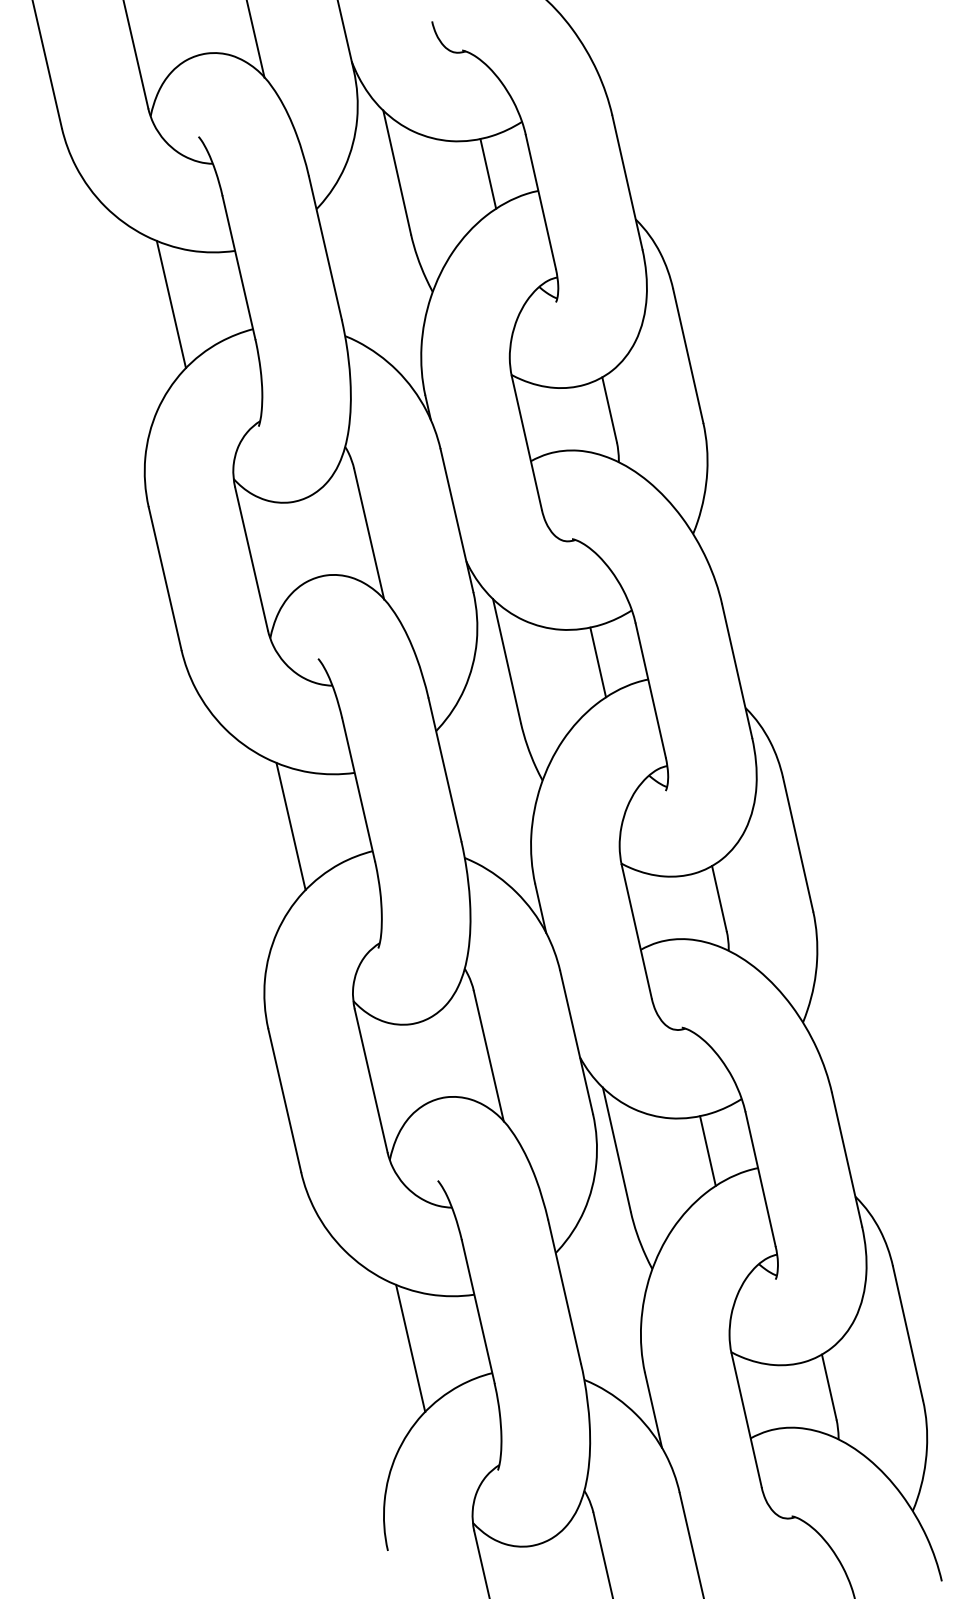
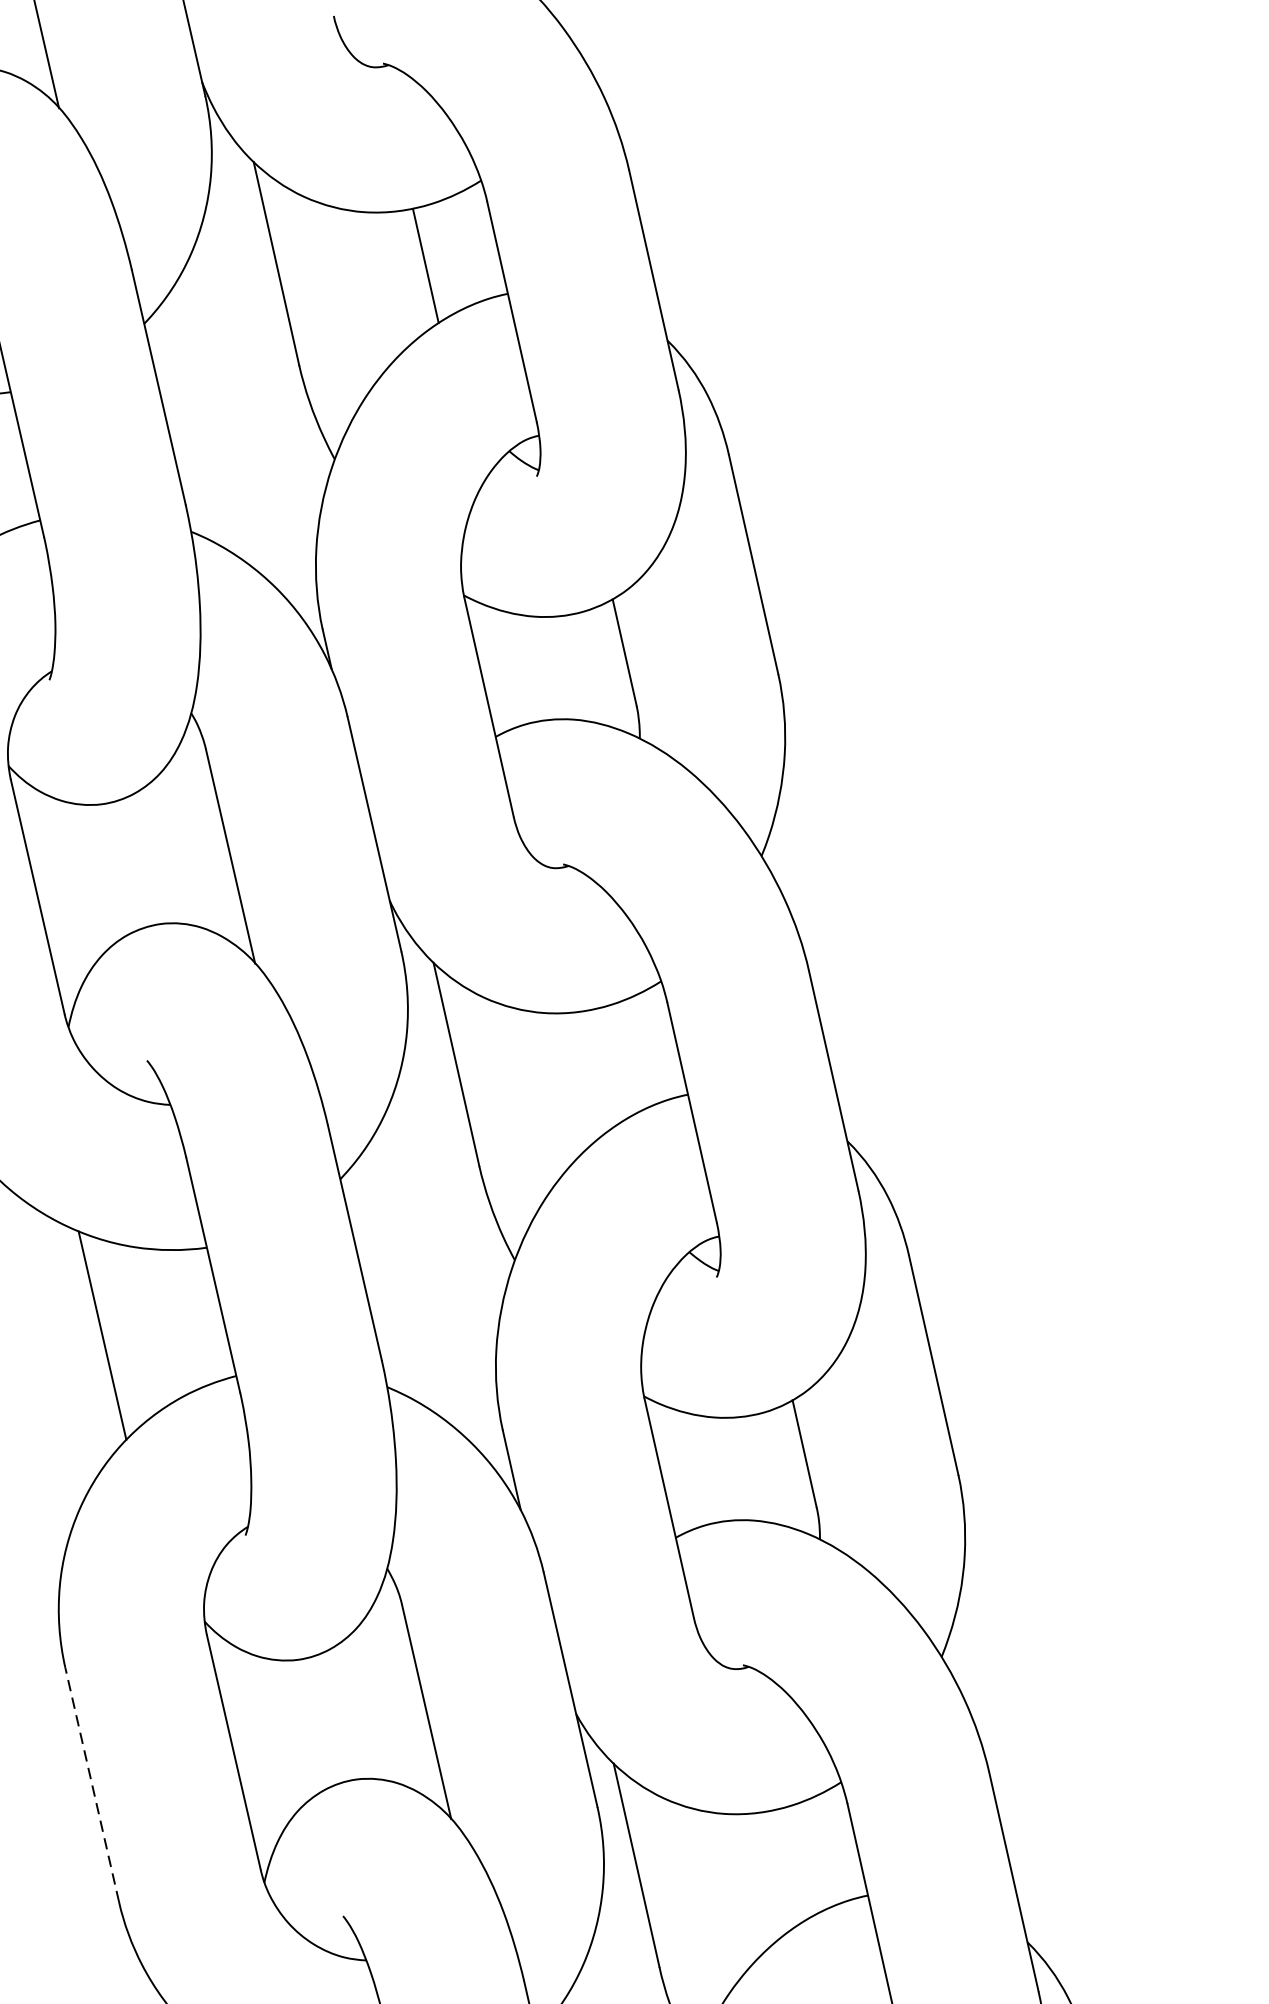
line: (598, 662) -> (606, 1066), removed
line: (284, 1100) -> (91, 1784), solid -> dashed
line: (707, 1150) -> (785, 1866), removed

